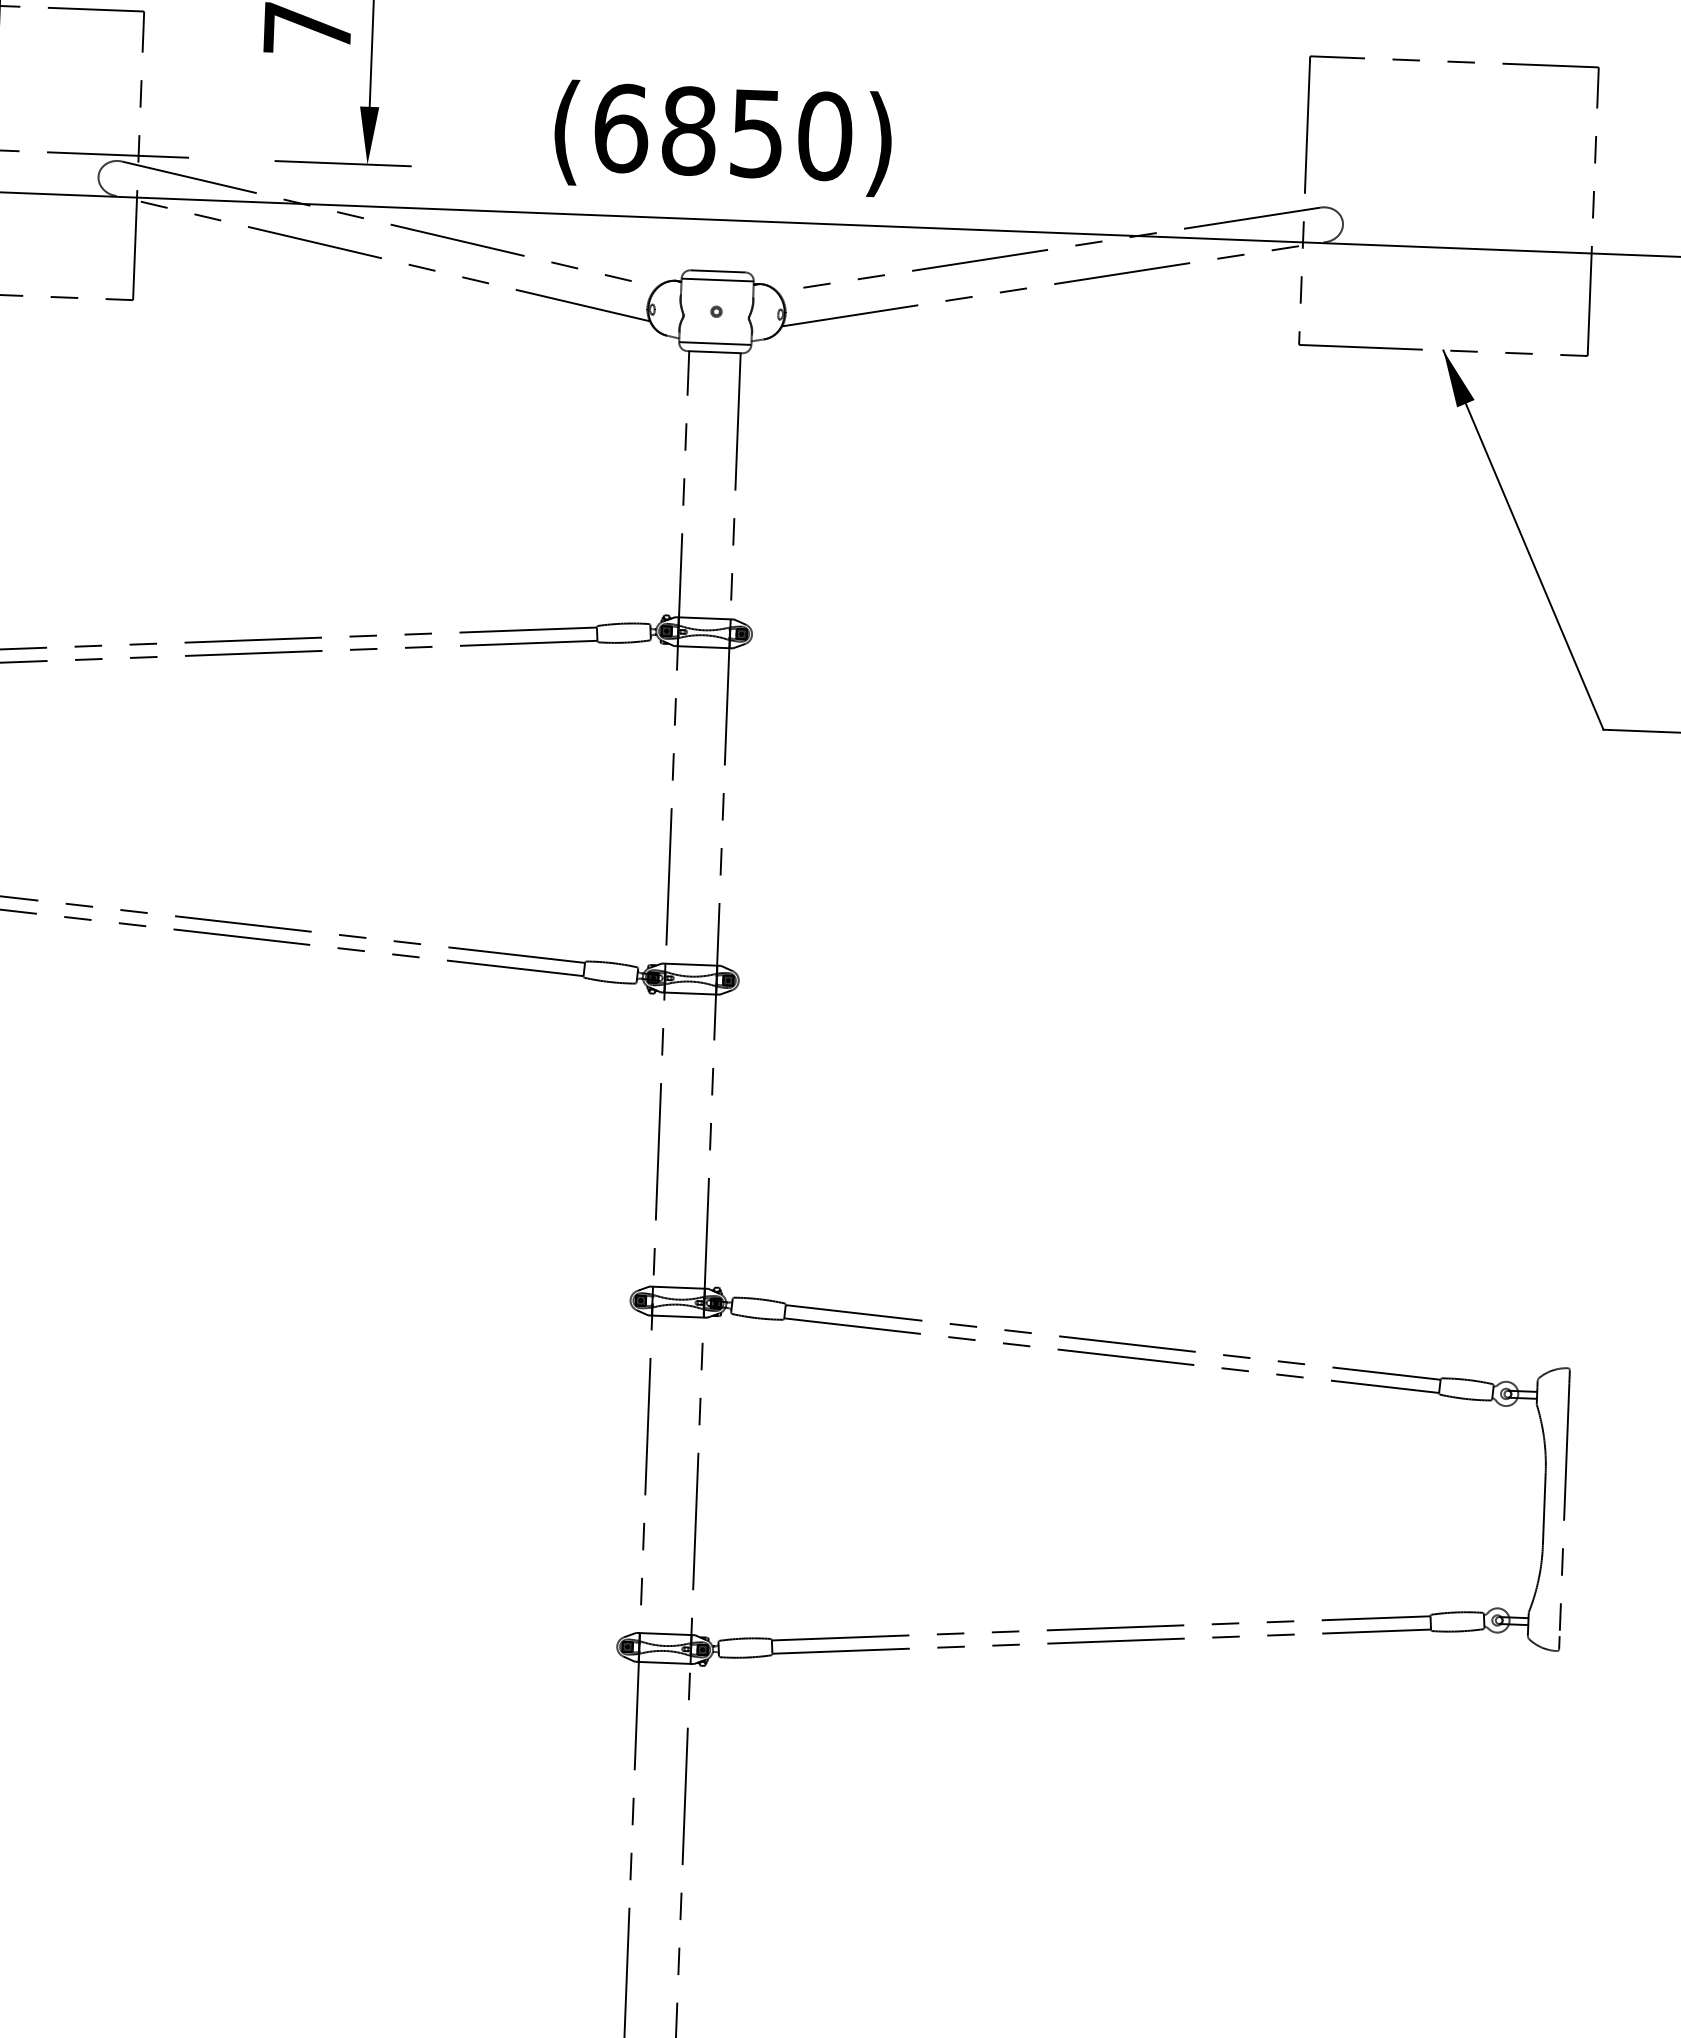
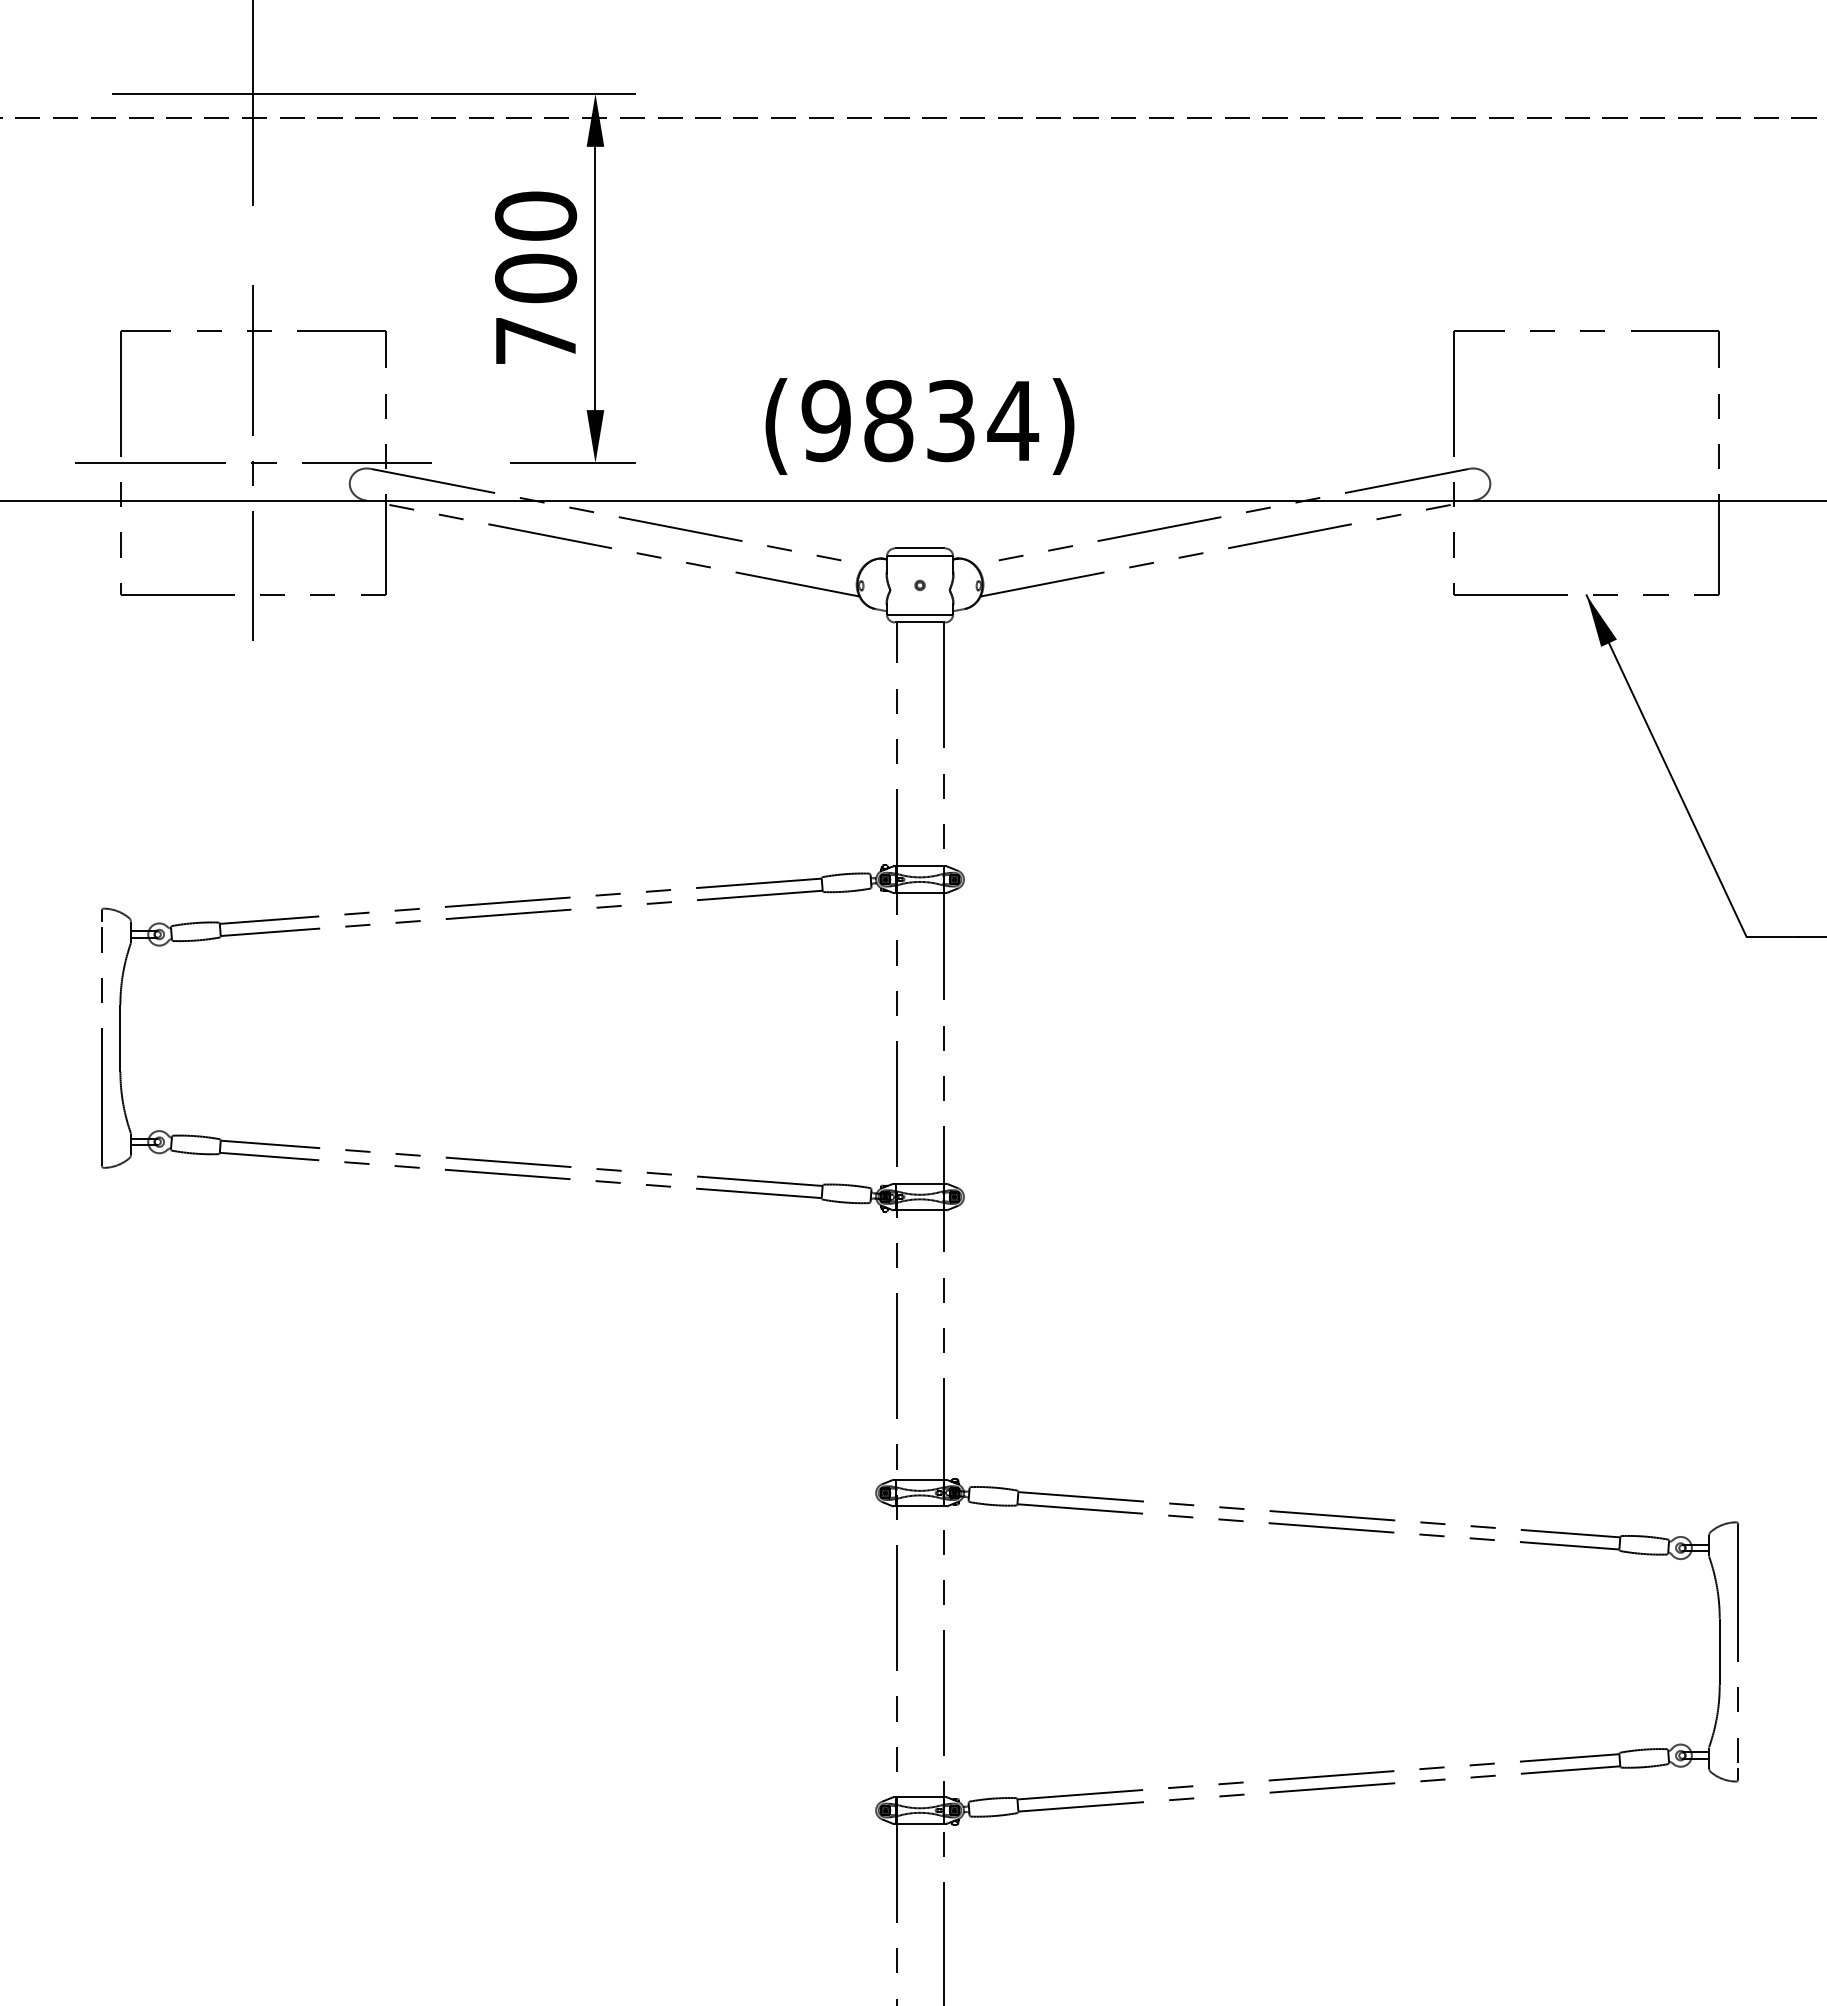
text: (723, 132) -> (920, 421), (6850) -> (9834)

